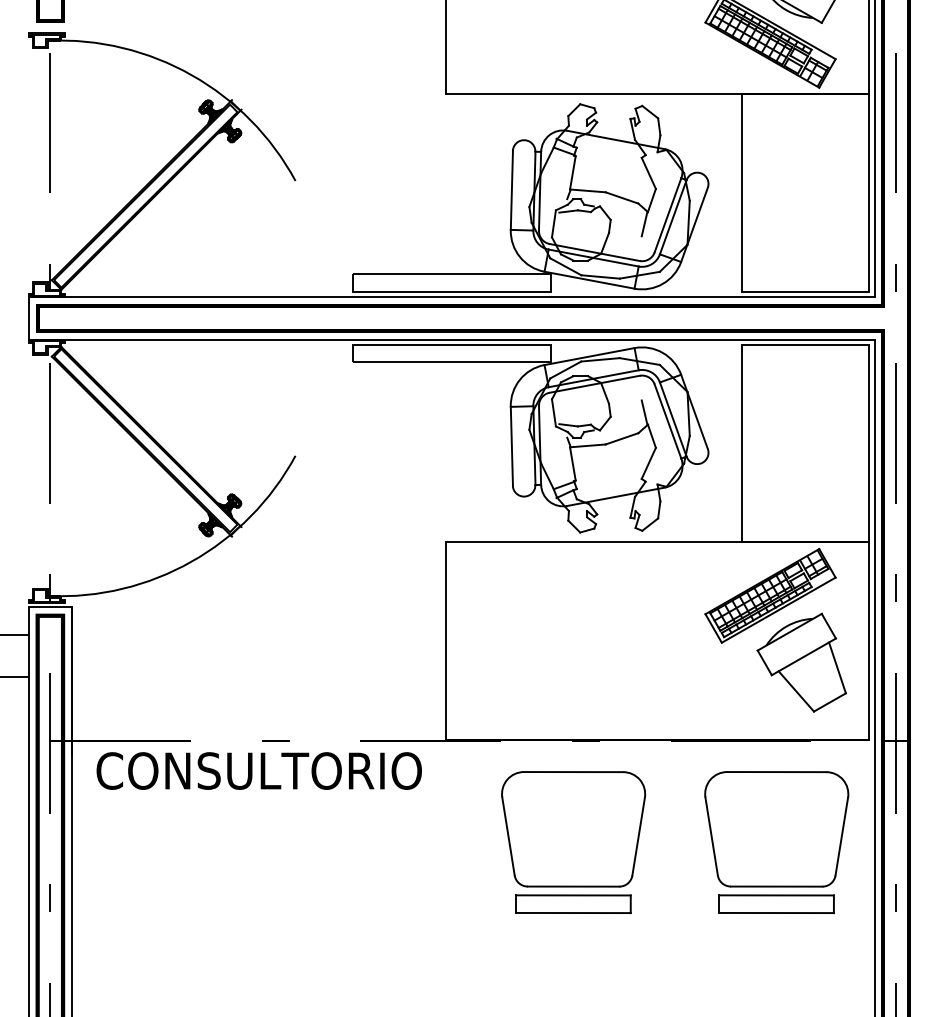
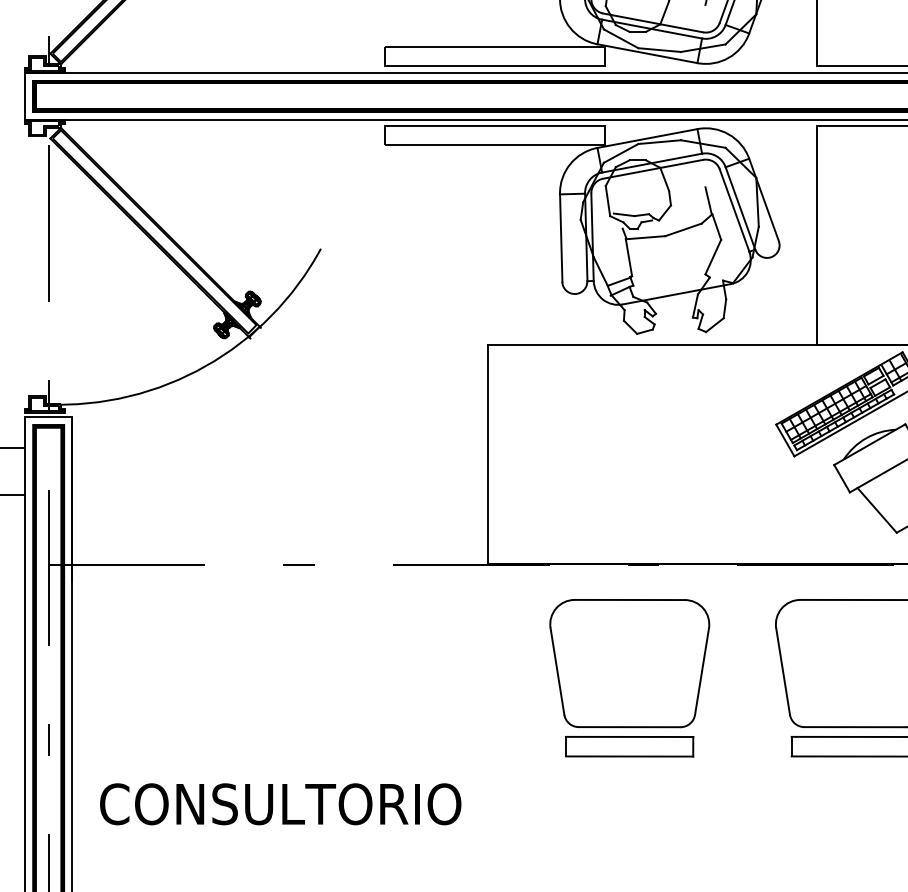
text: (258, 770) -> (279, 803), moved

